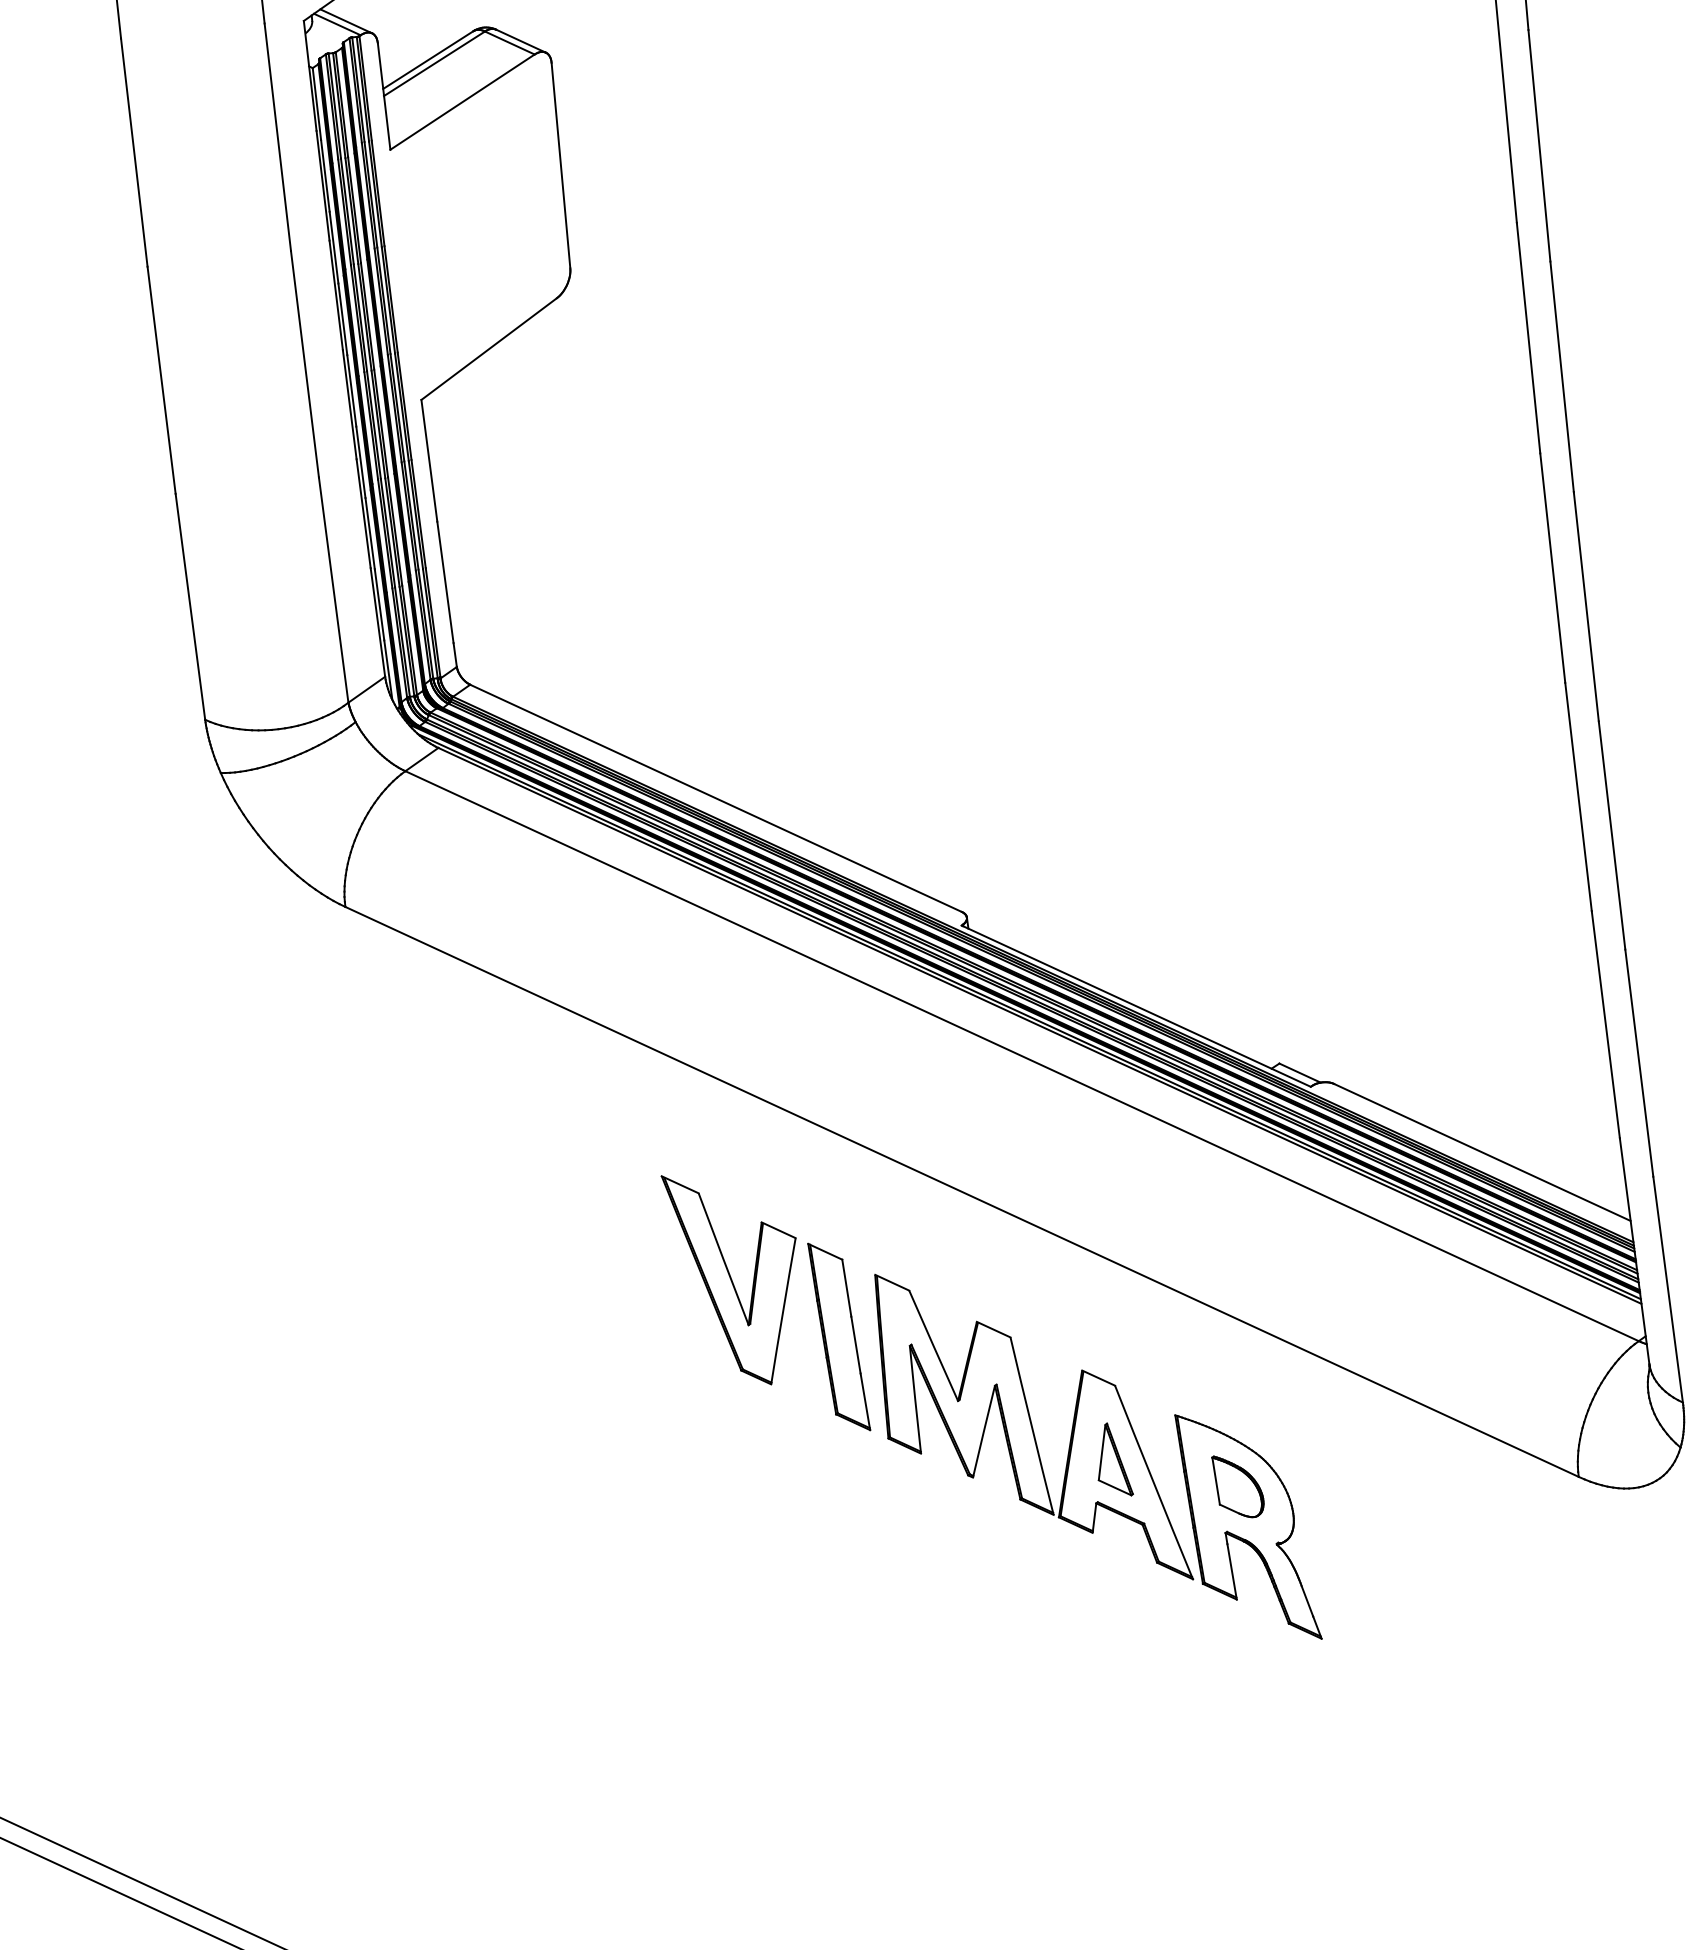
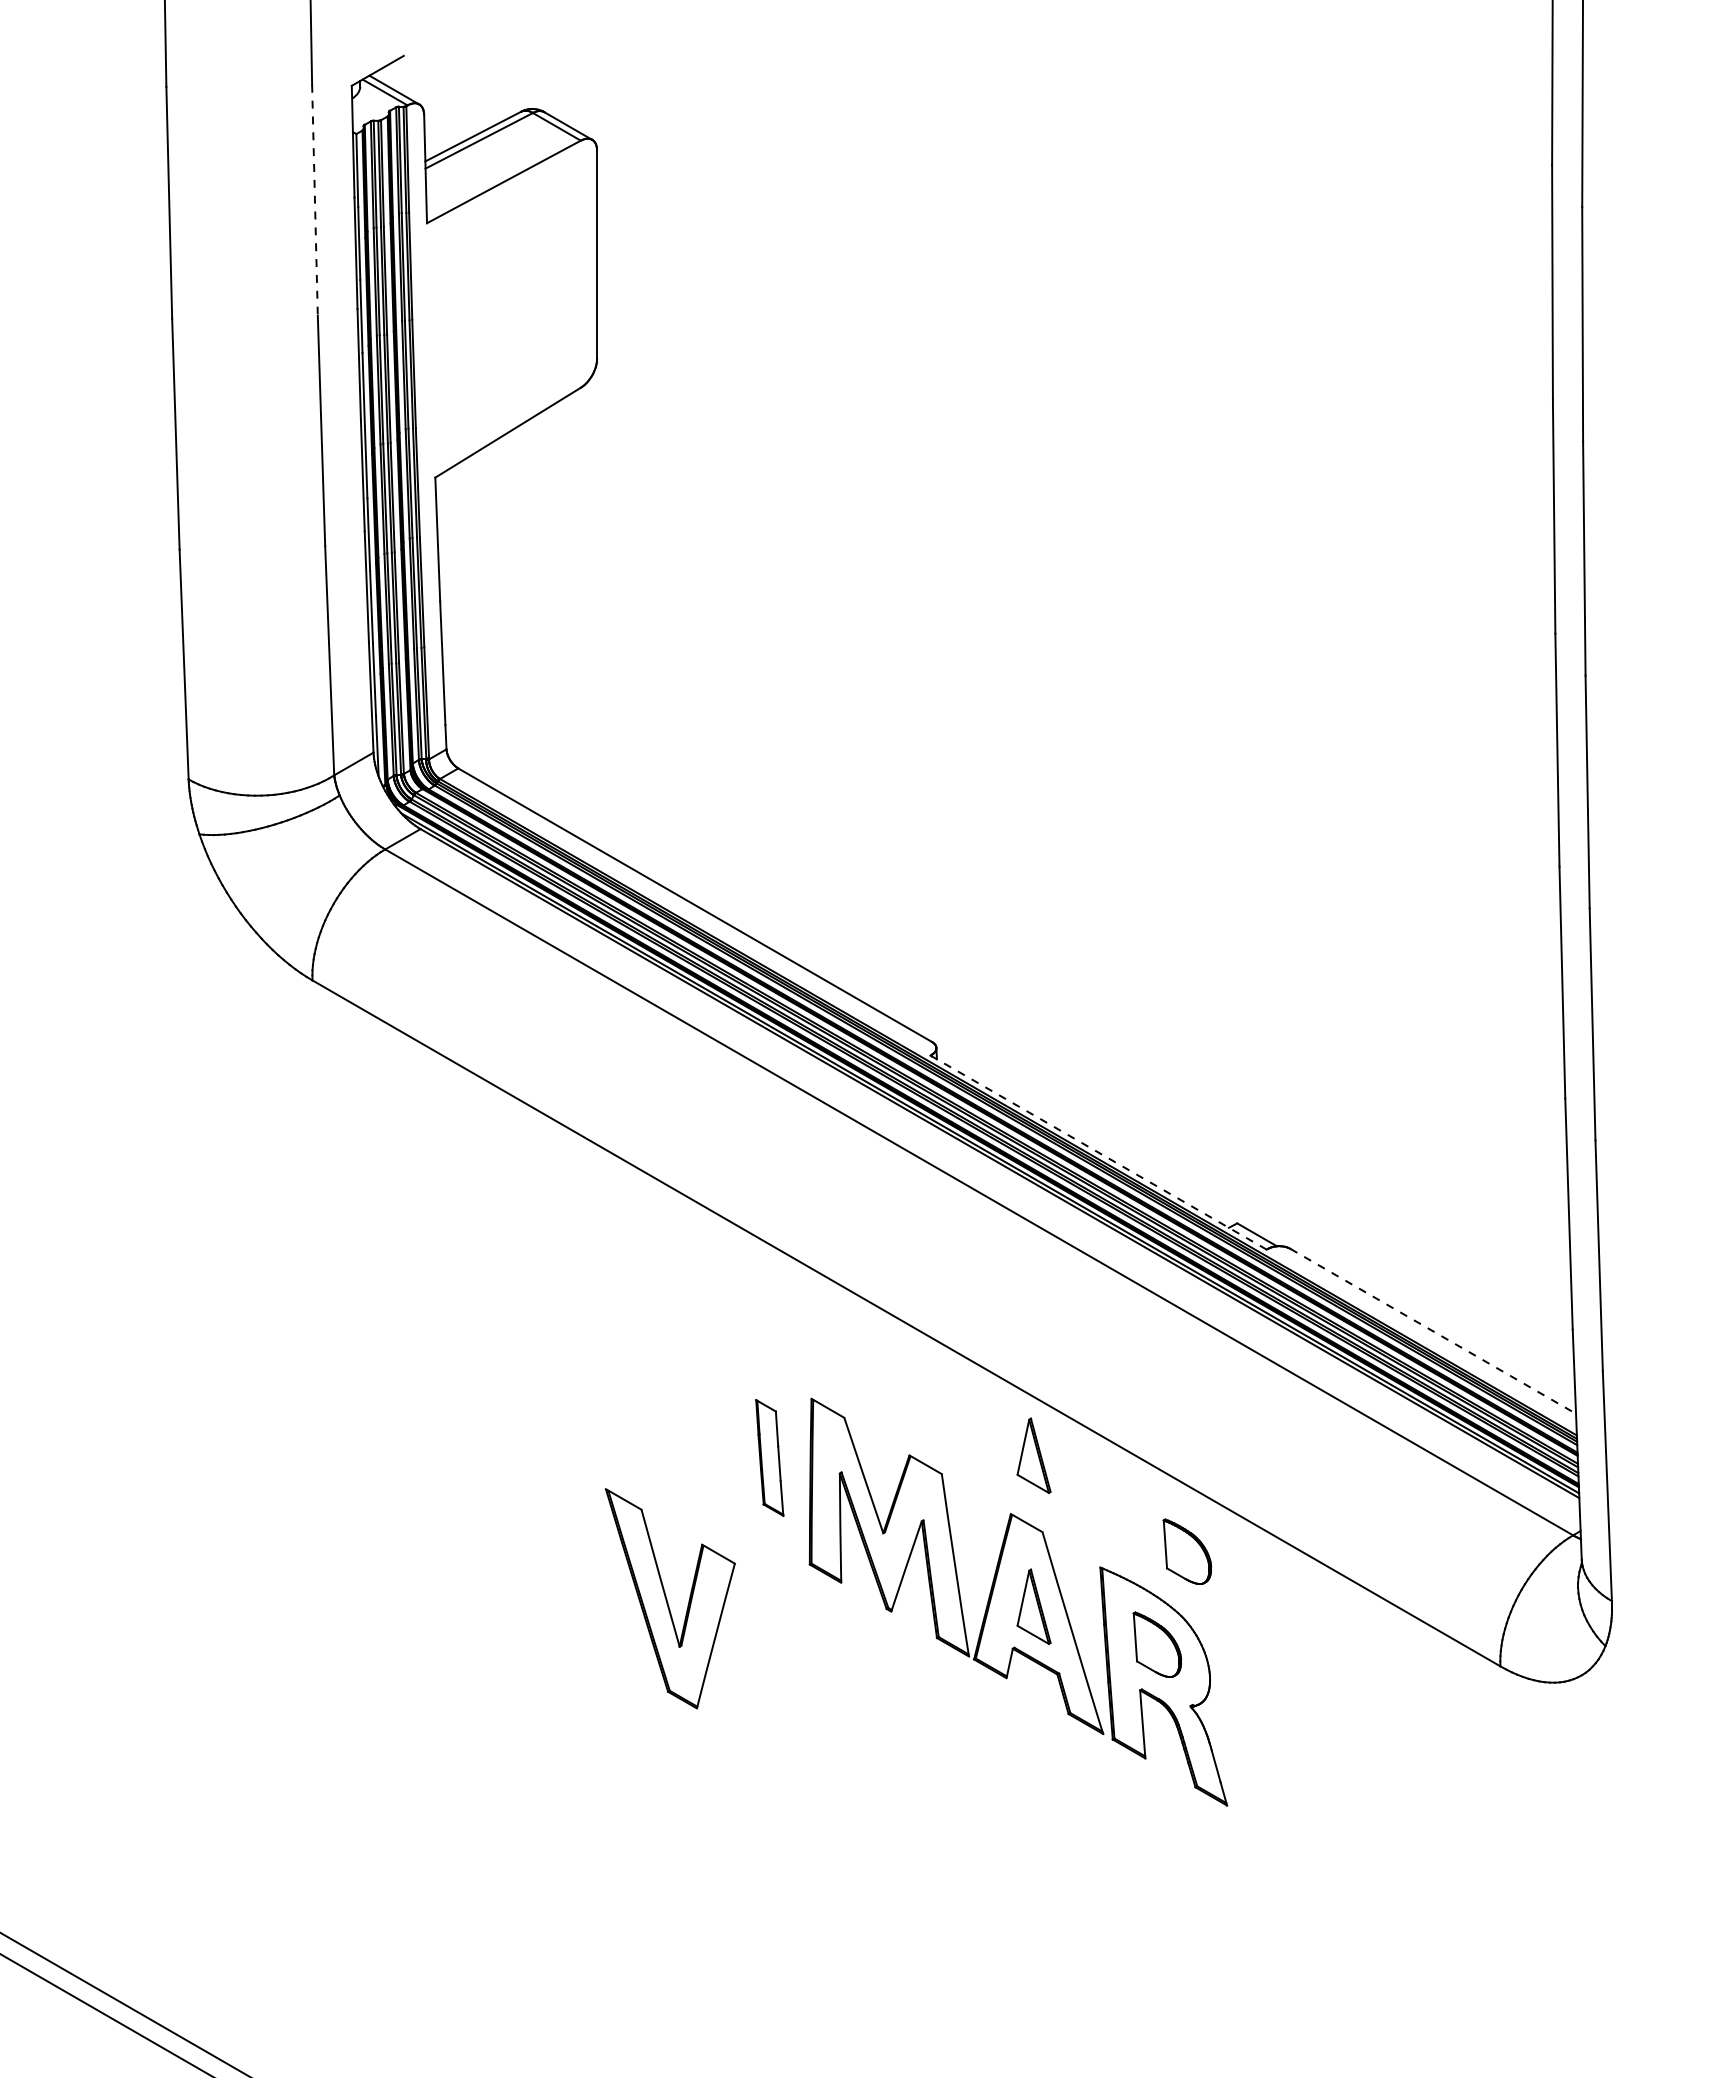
line: (277, 137) -> (314, 200), solid -> dashed
line: (1137, 1006) -> (1099, 1152), solid -> dashed
line: (1482, 1152) -> (1433, 1331), solid -> dashed
part: (734, 1278) -> (669, 1598), moved
part: (1099, 1310) -> (1033, 1455), added
part: (839, 1336) -> (769, 1457), size x0.6
part: (1259, 1391) -> (1187, 1551), added

